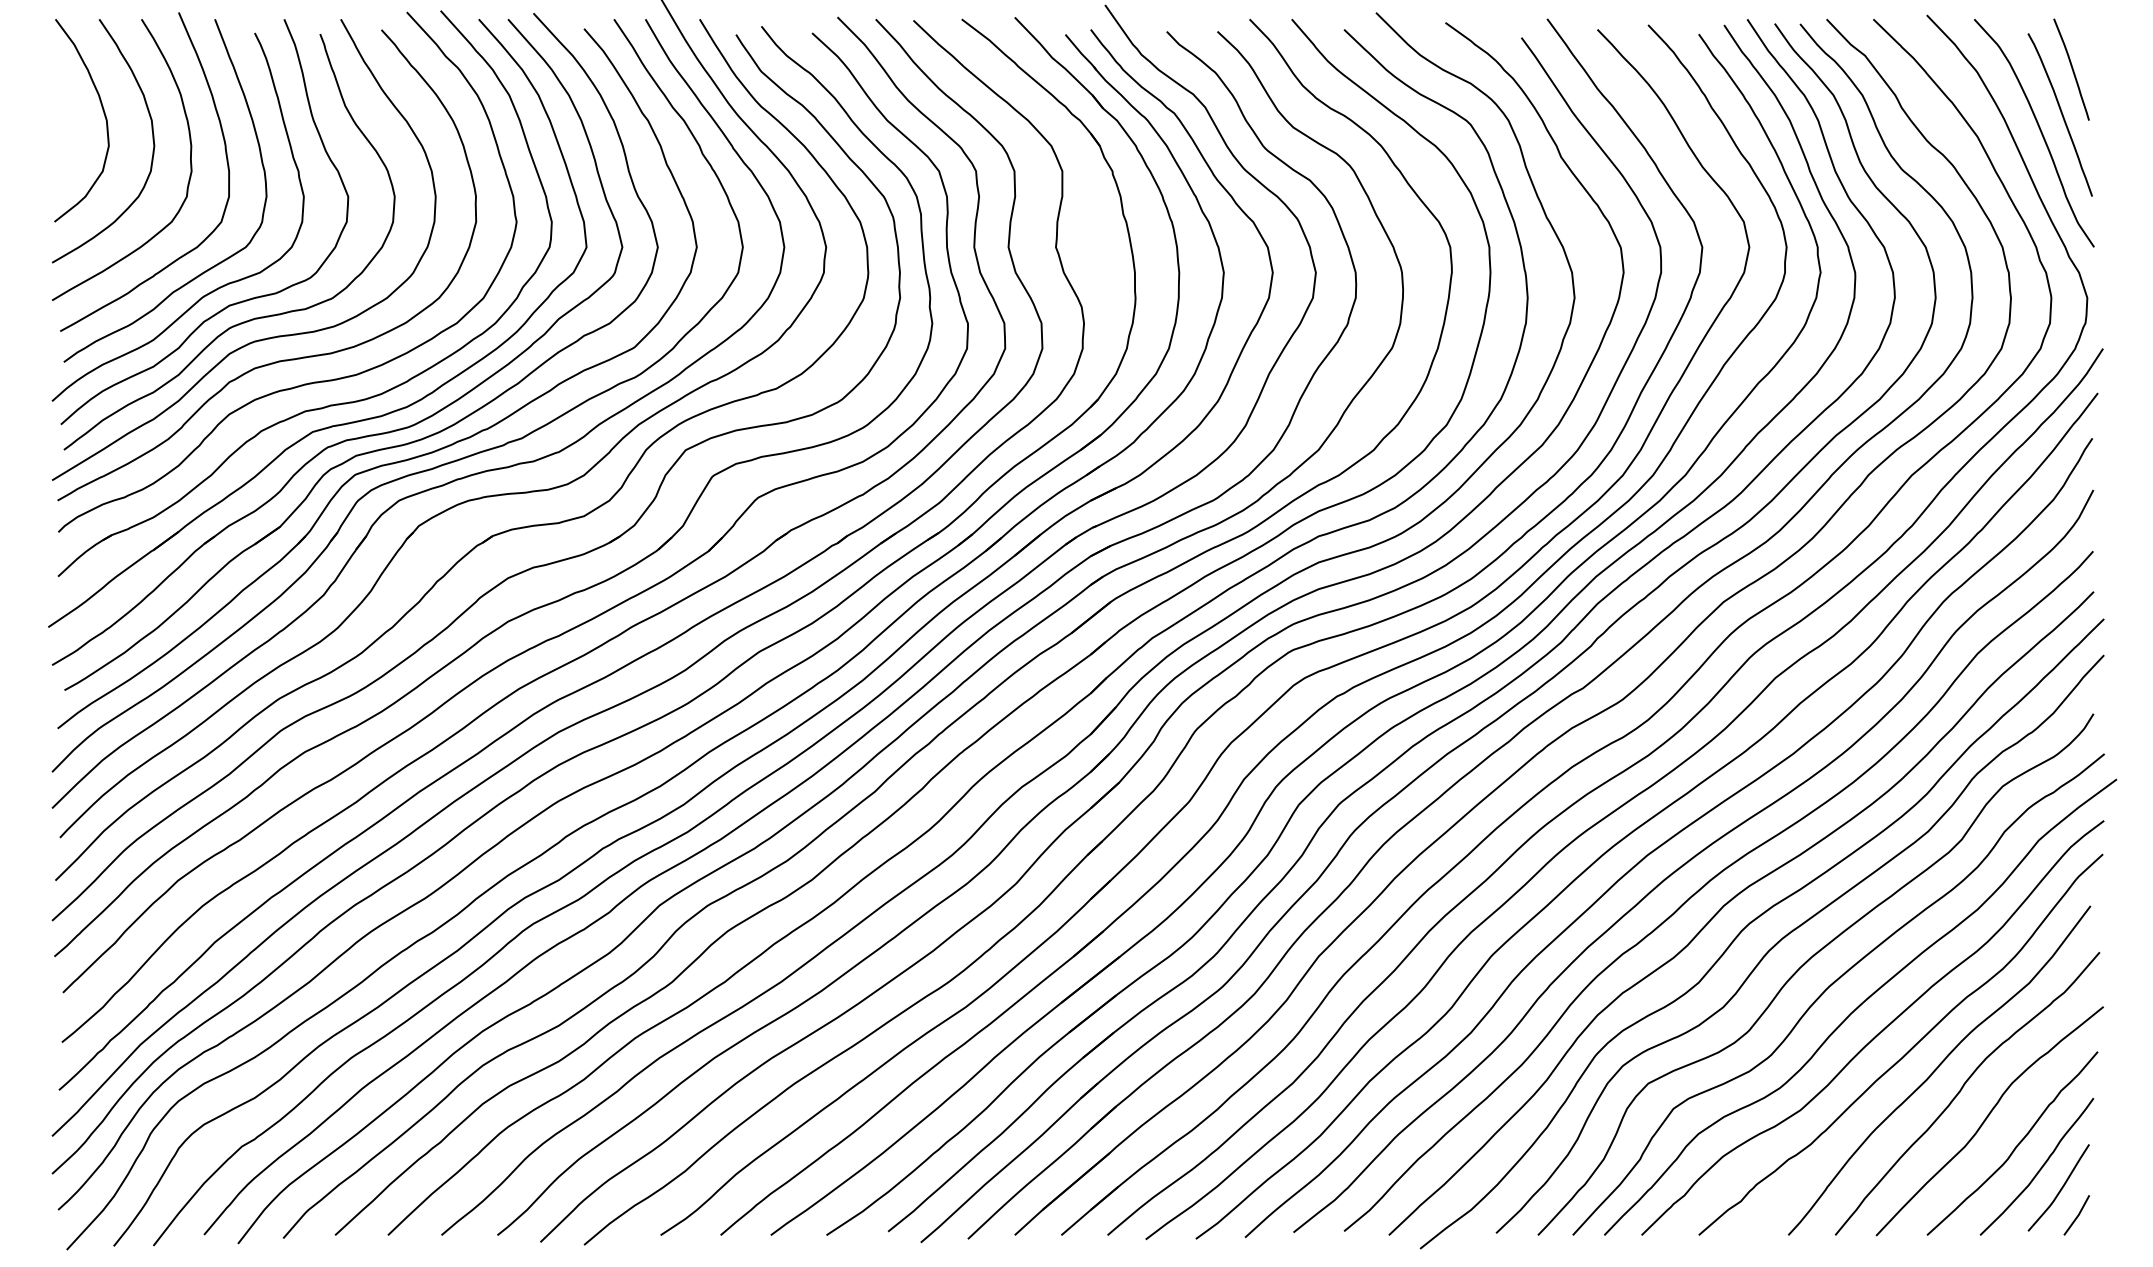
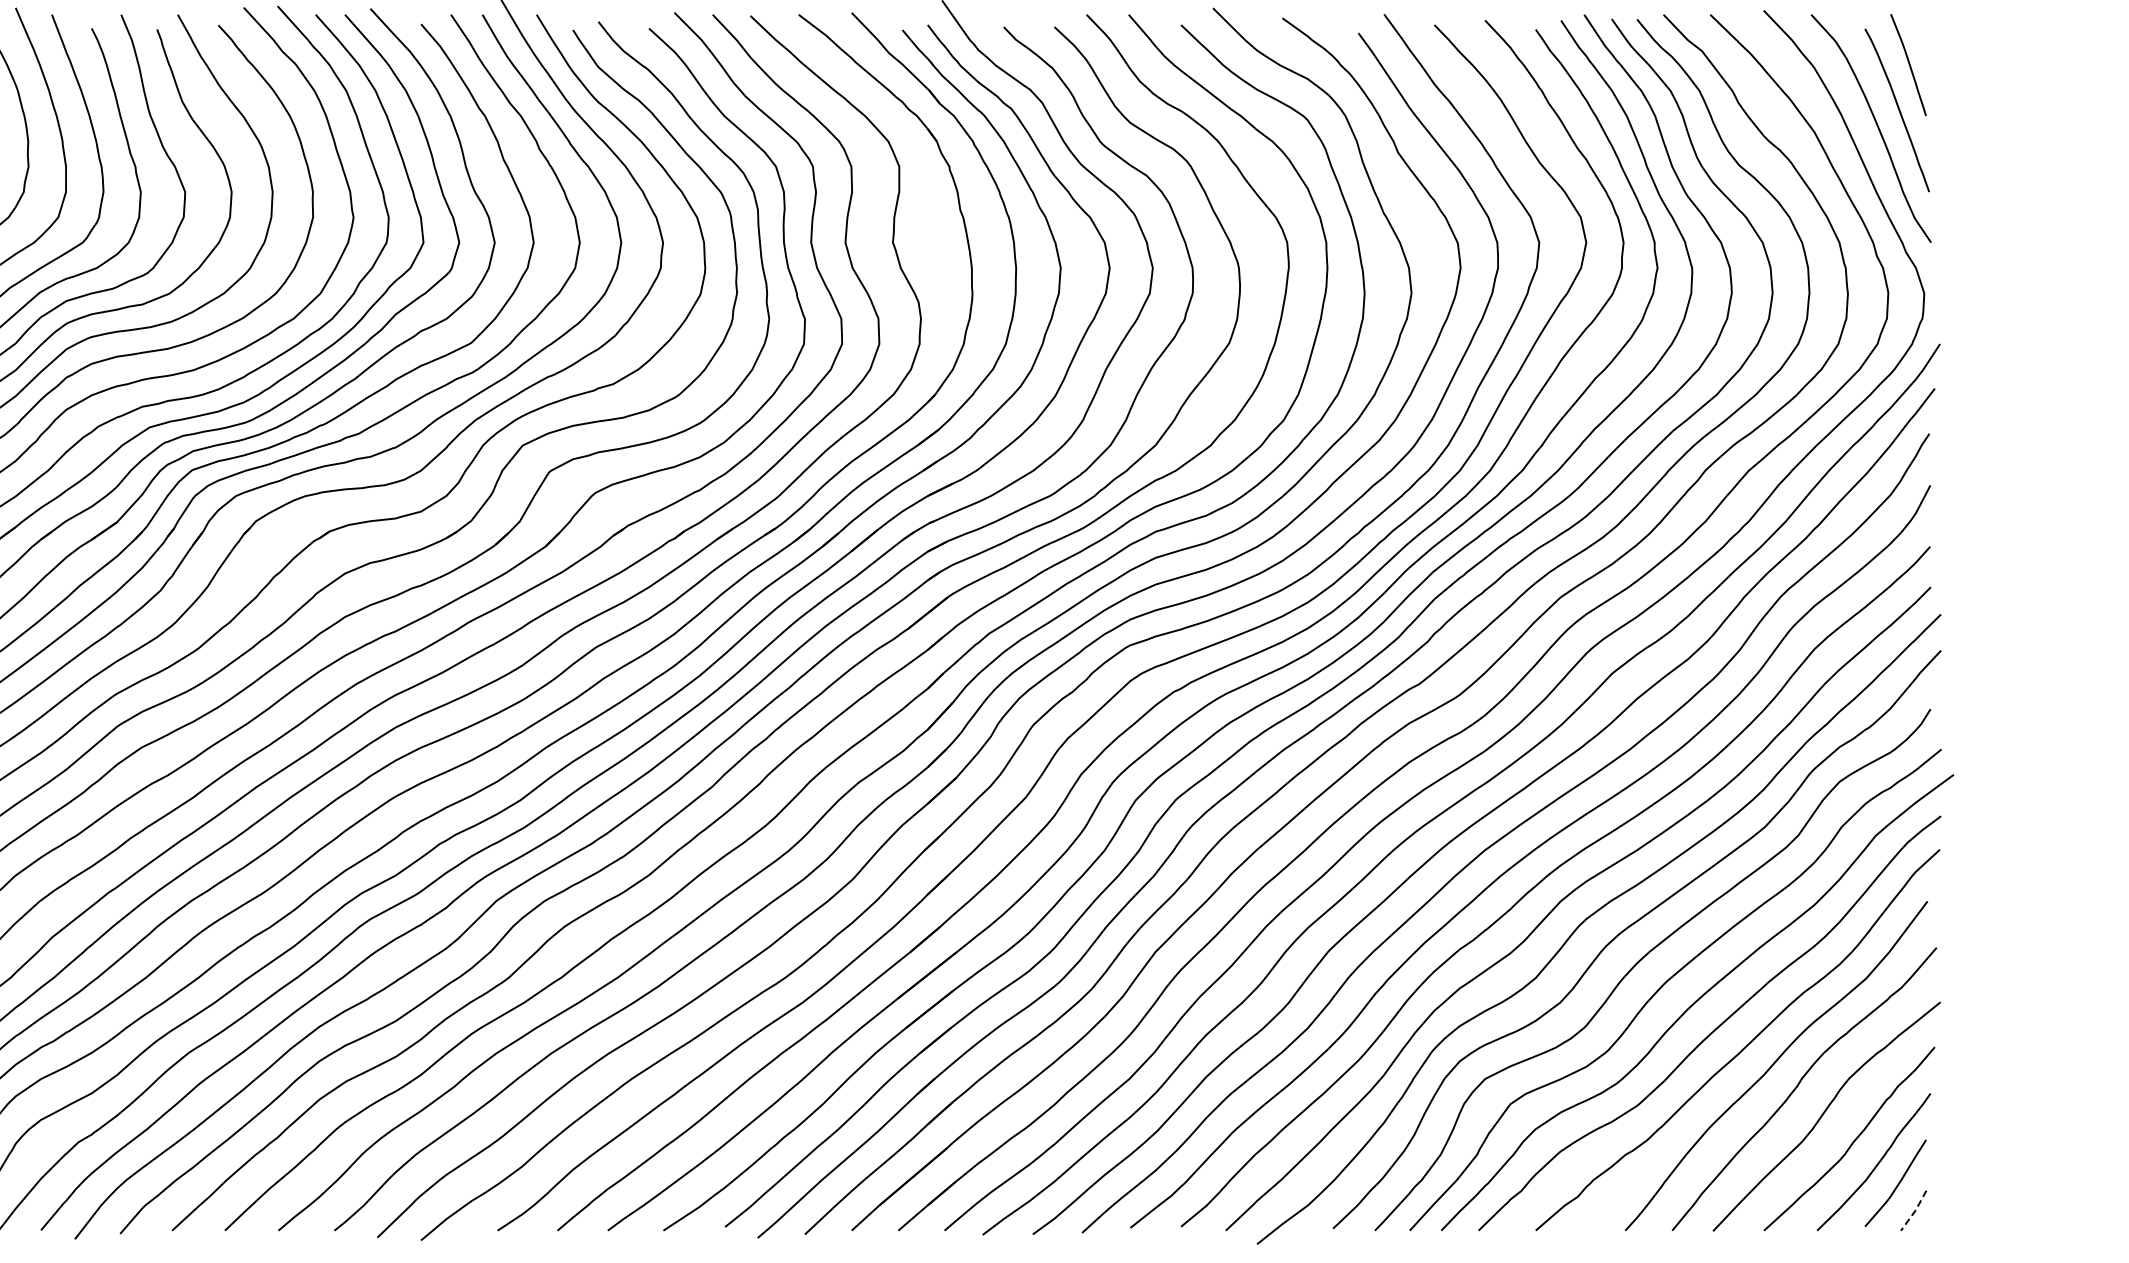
line: (2078, 1215) -> (1915, 1210), solid -> dashed

